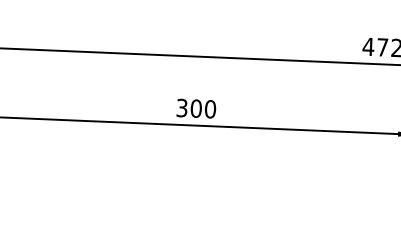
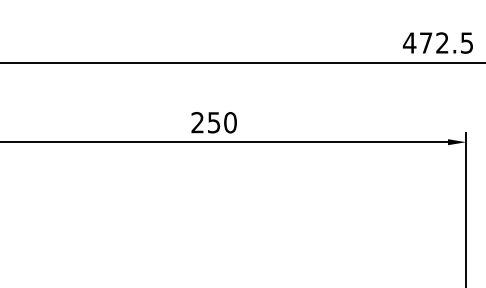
text: (188, 108) -> (205, 122), 300 -> 250

